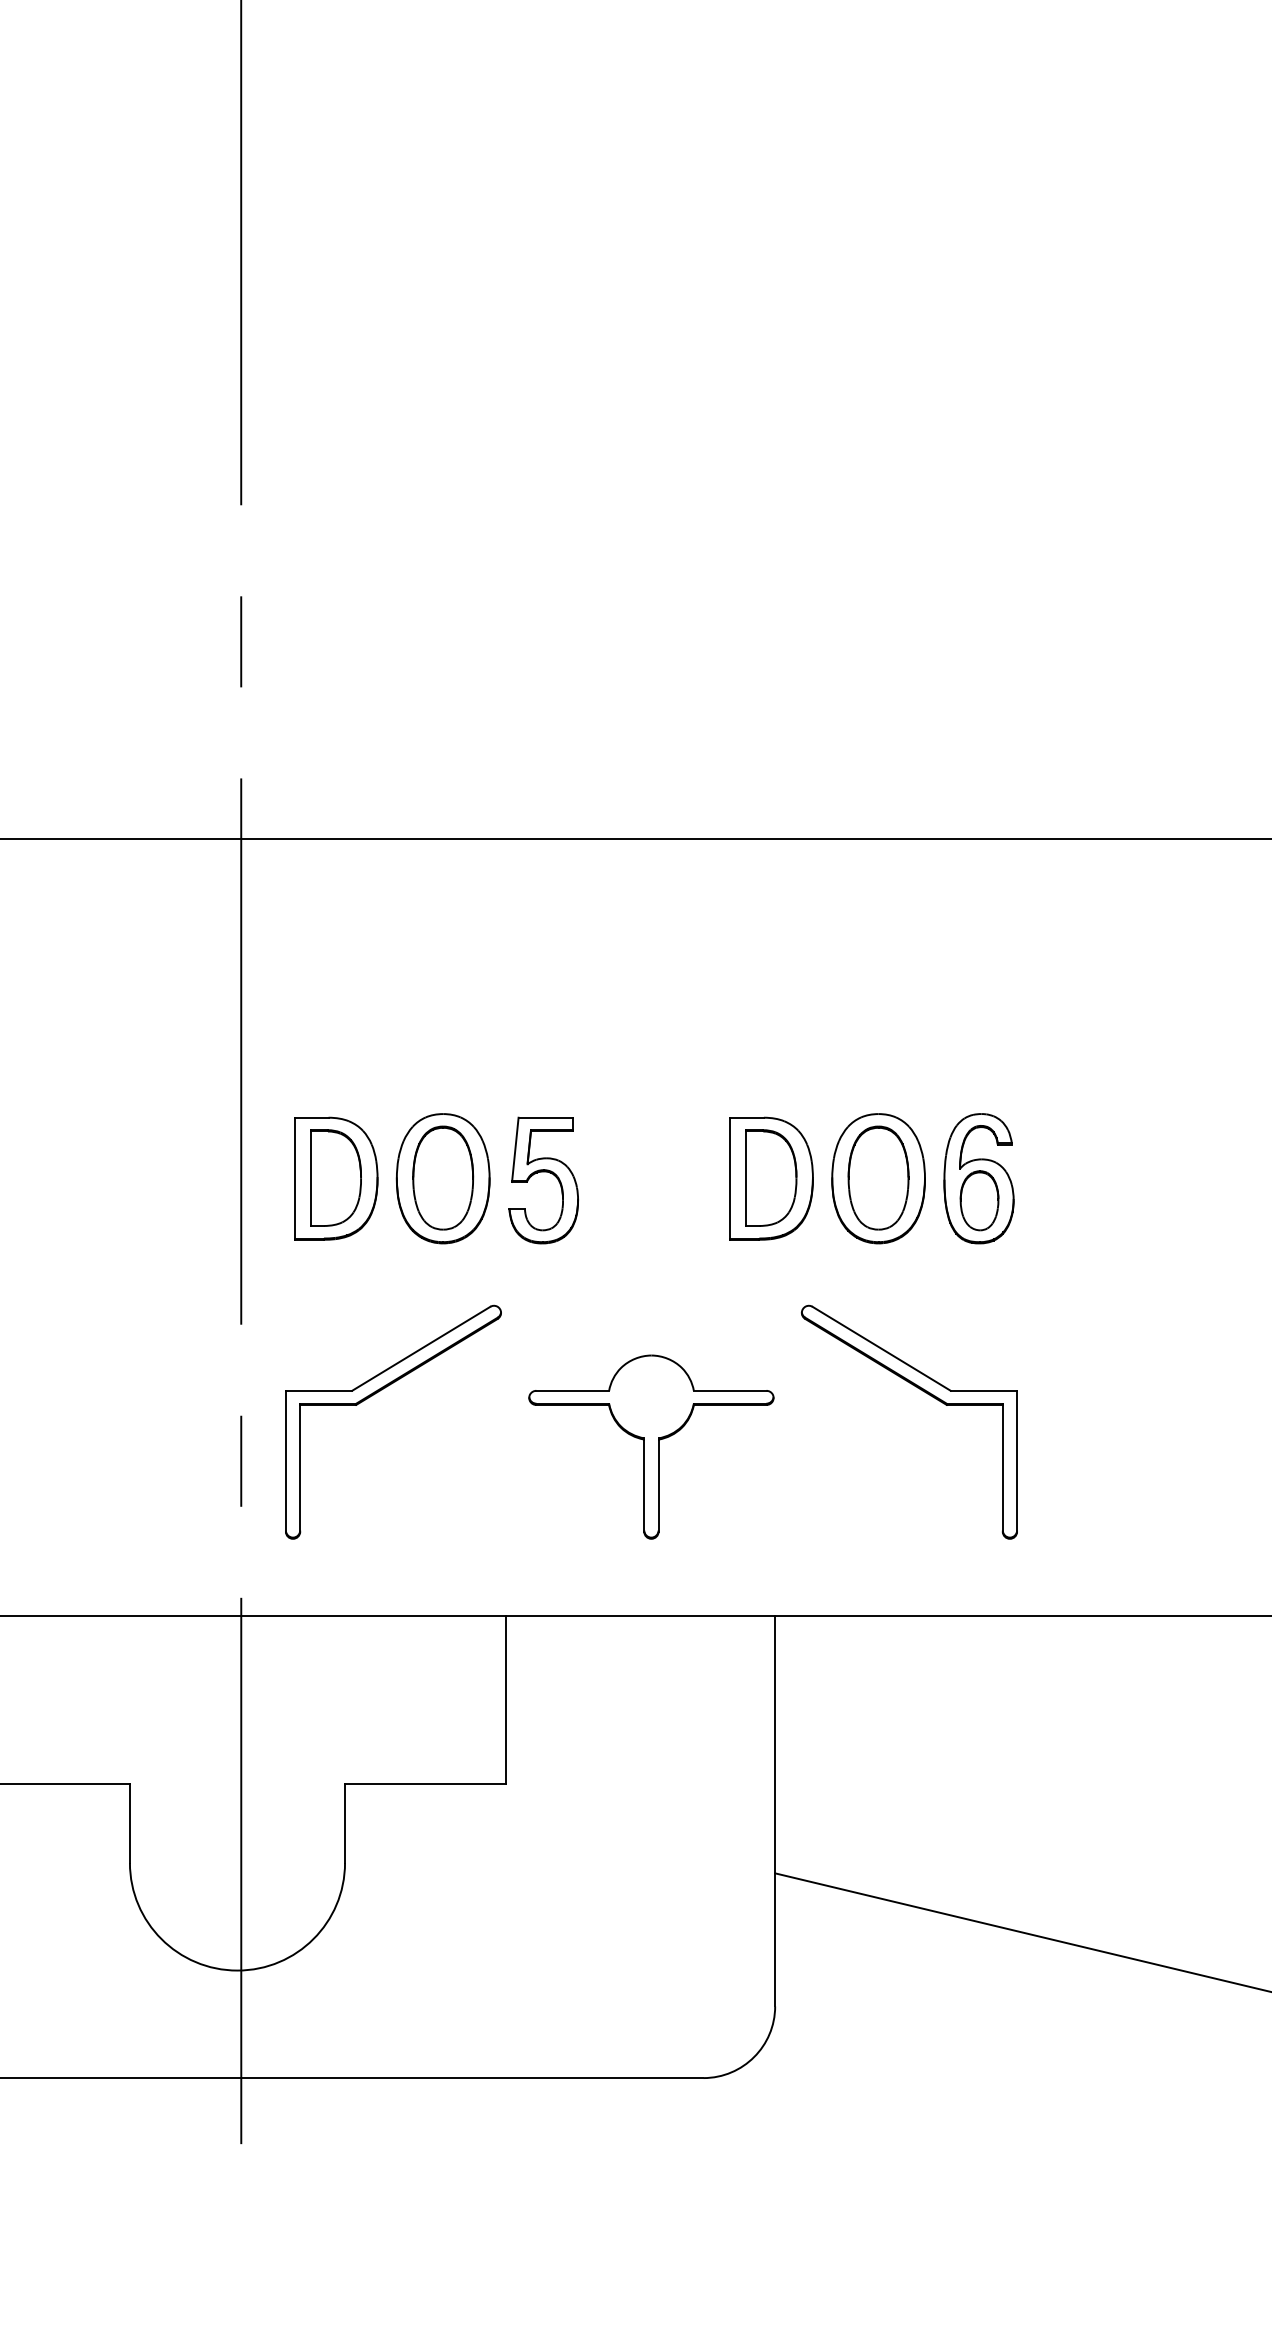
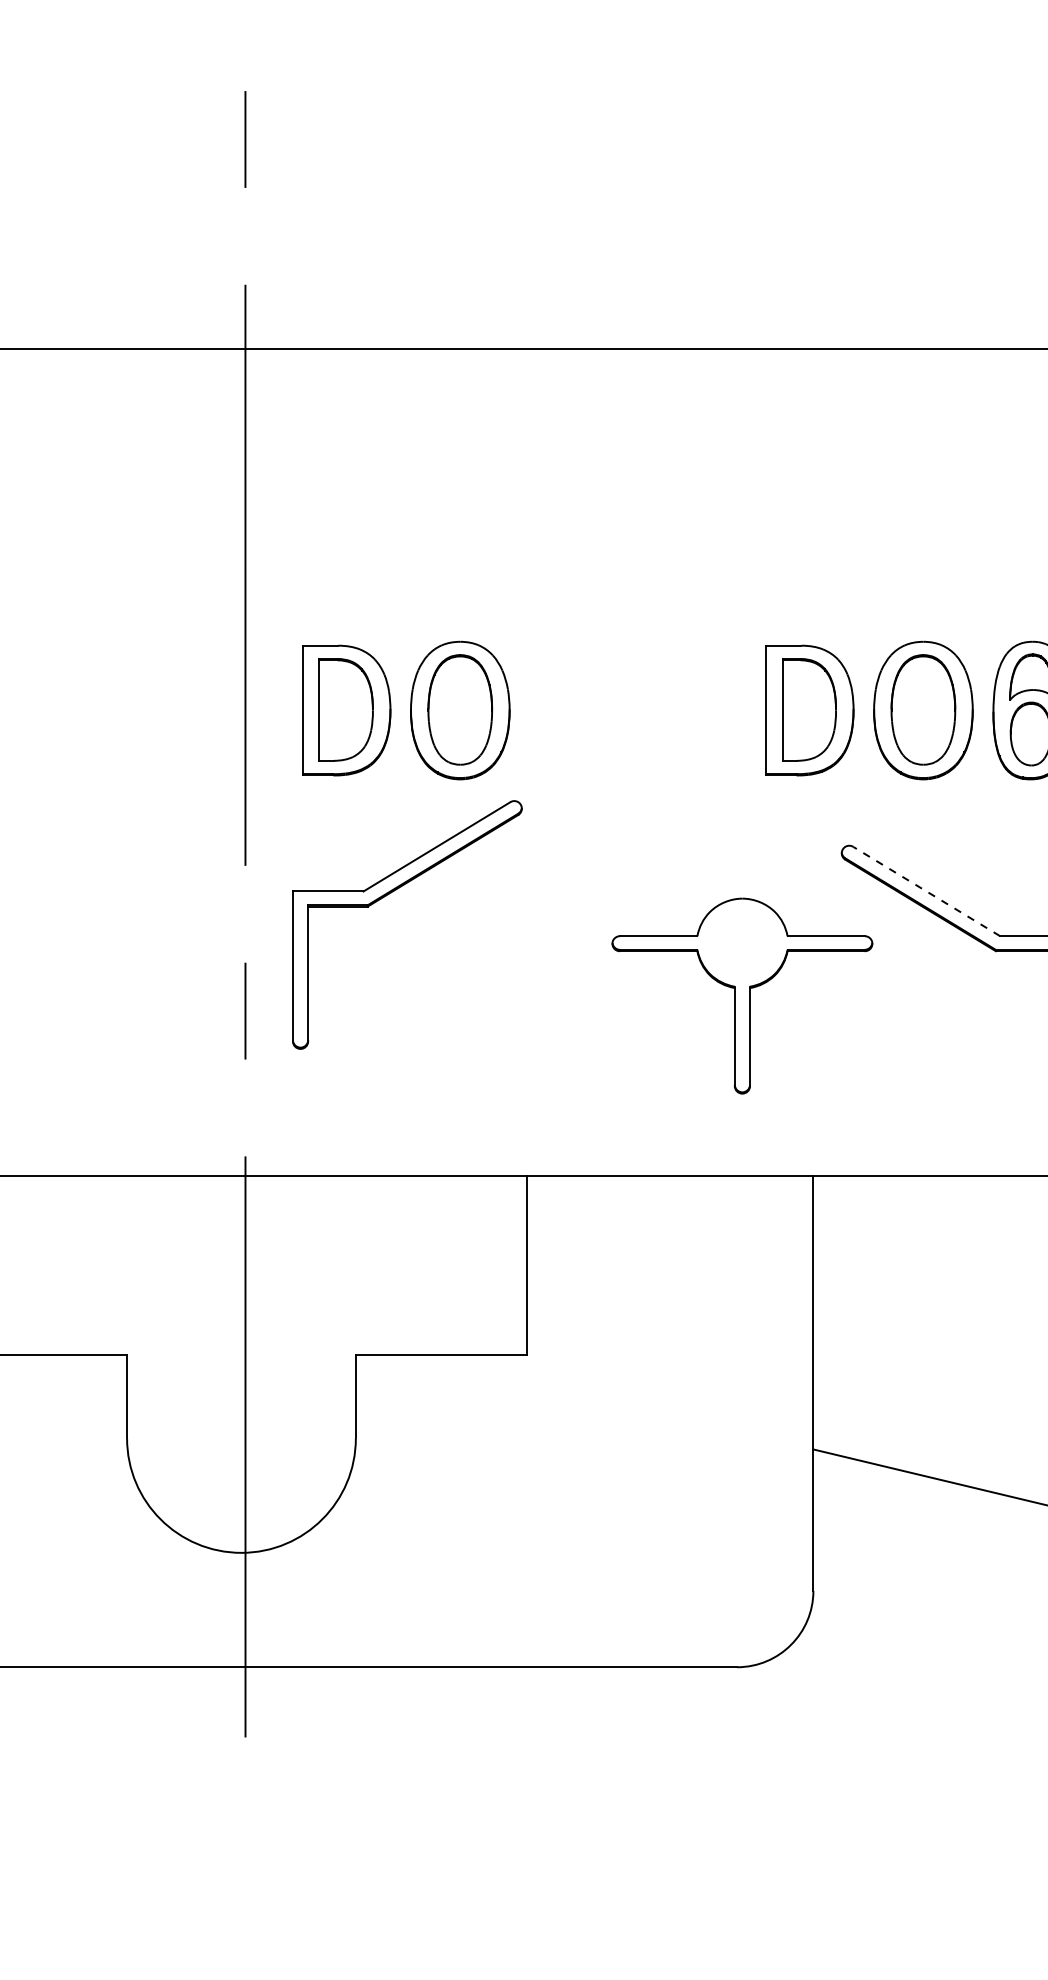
part: (543, 1172) -> (566, 703), removed
line: (881, 1348) -> (926, 891), solid -> dashed
part: (377, 1393) -> (390, 894), moved
part: (651, 1446) -> (742, 995), moved

